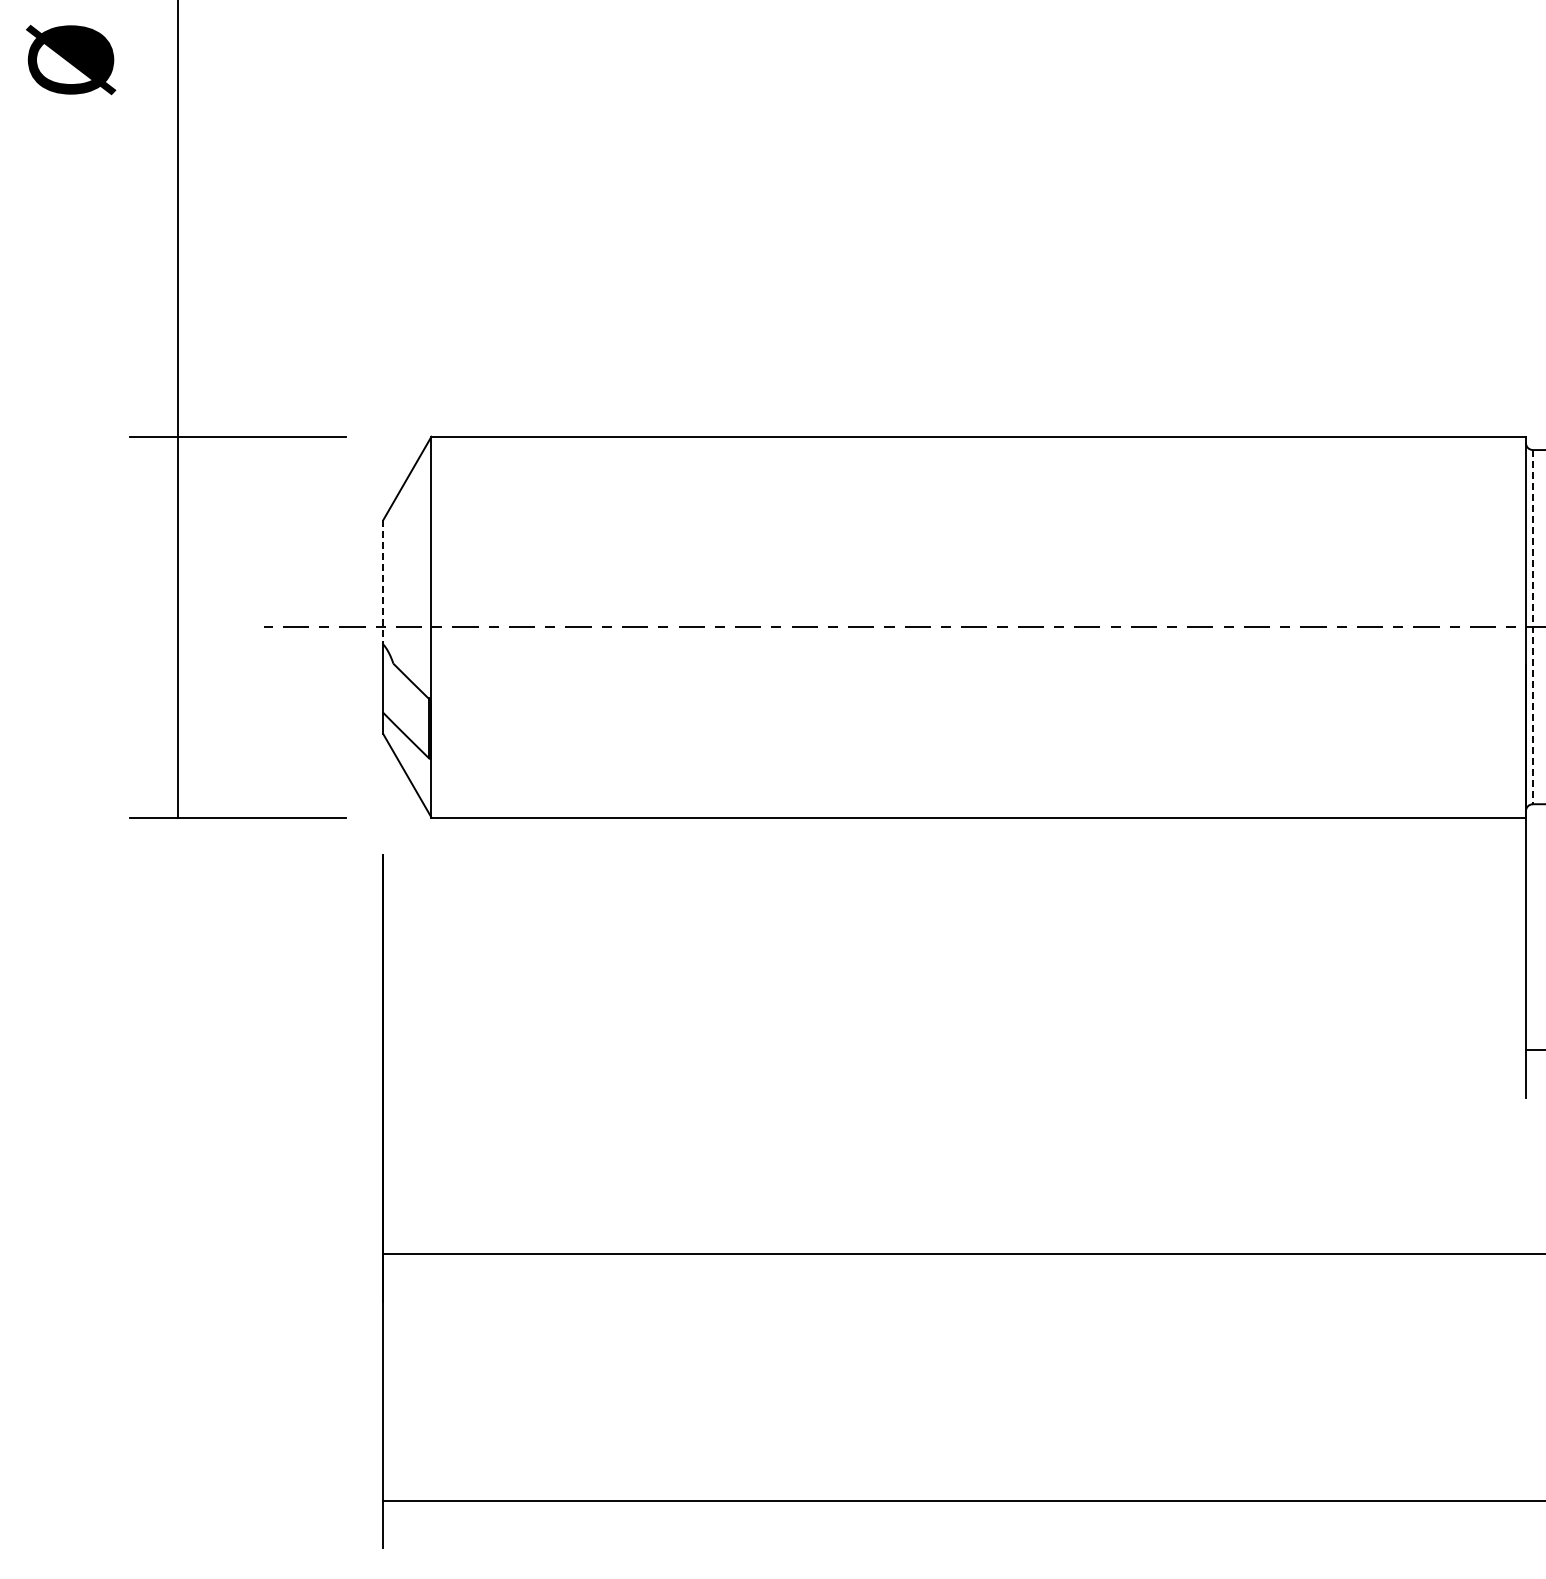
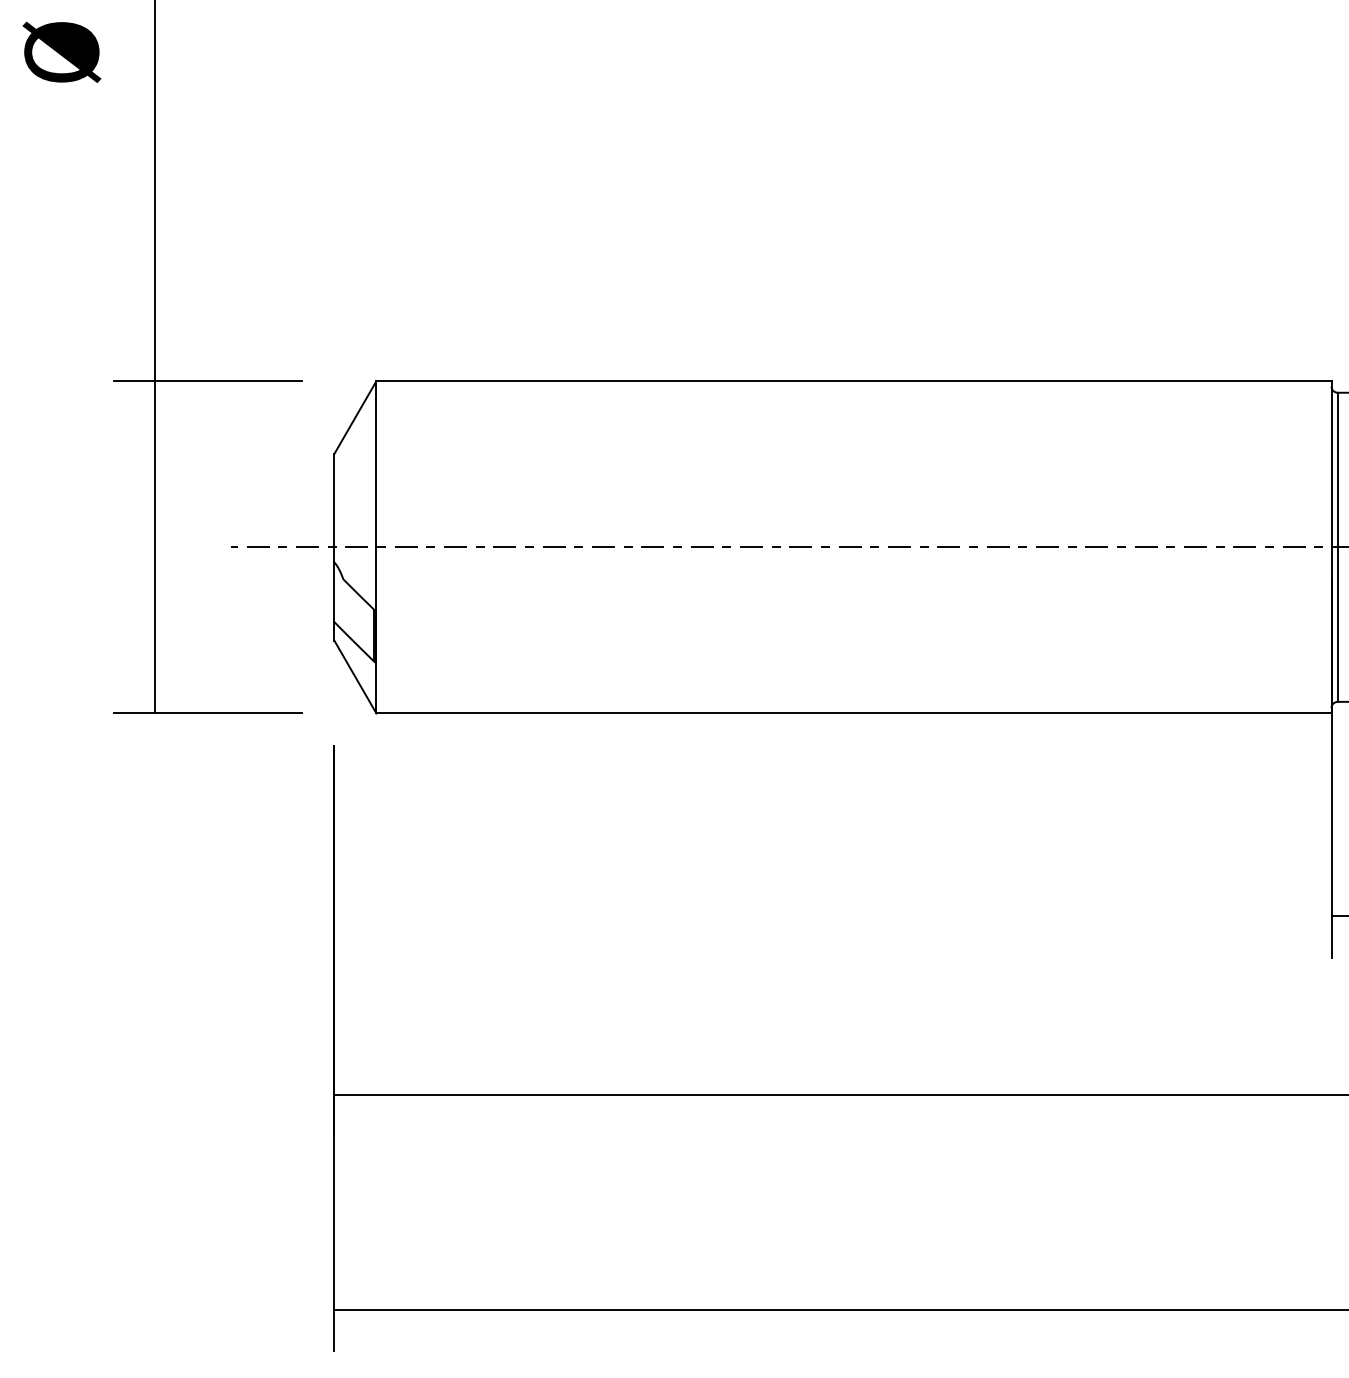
line: (383, 582) -> (334, 508), dashed -> solid
line: (1533, 627) -> (1338, 547), dashed -> solid

